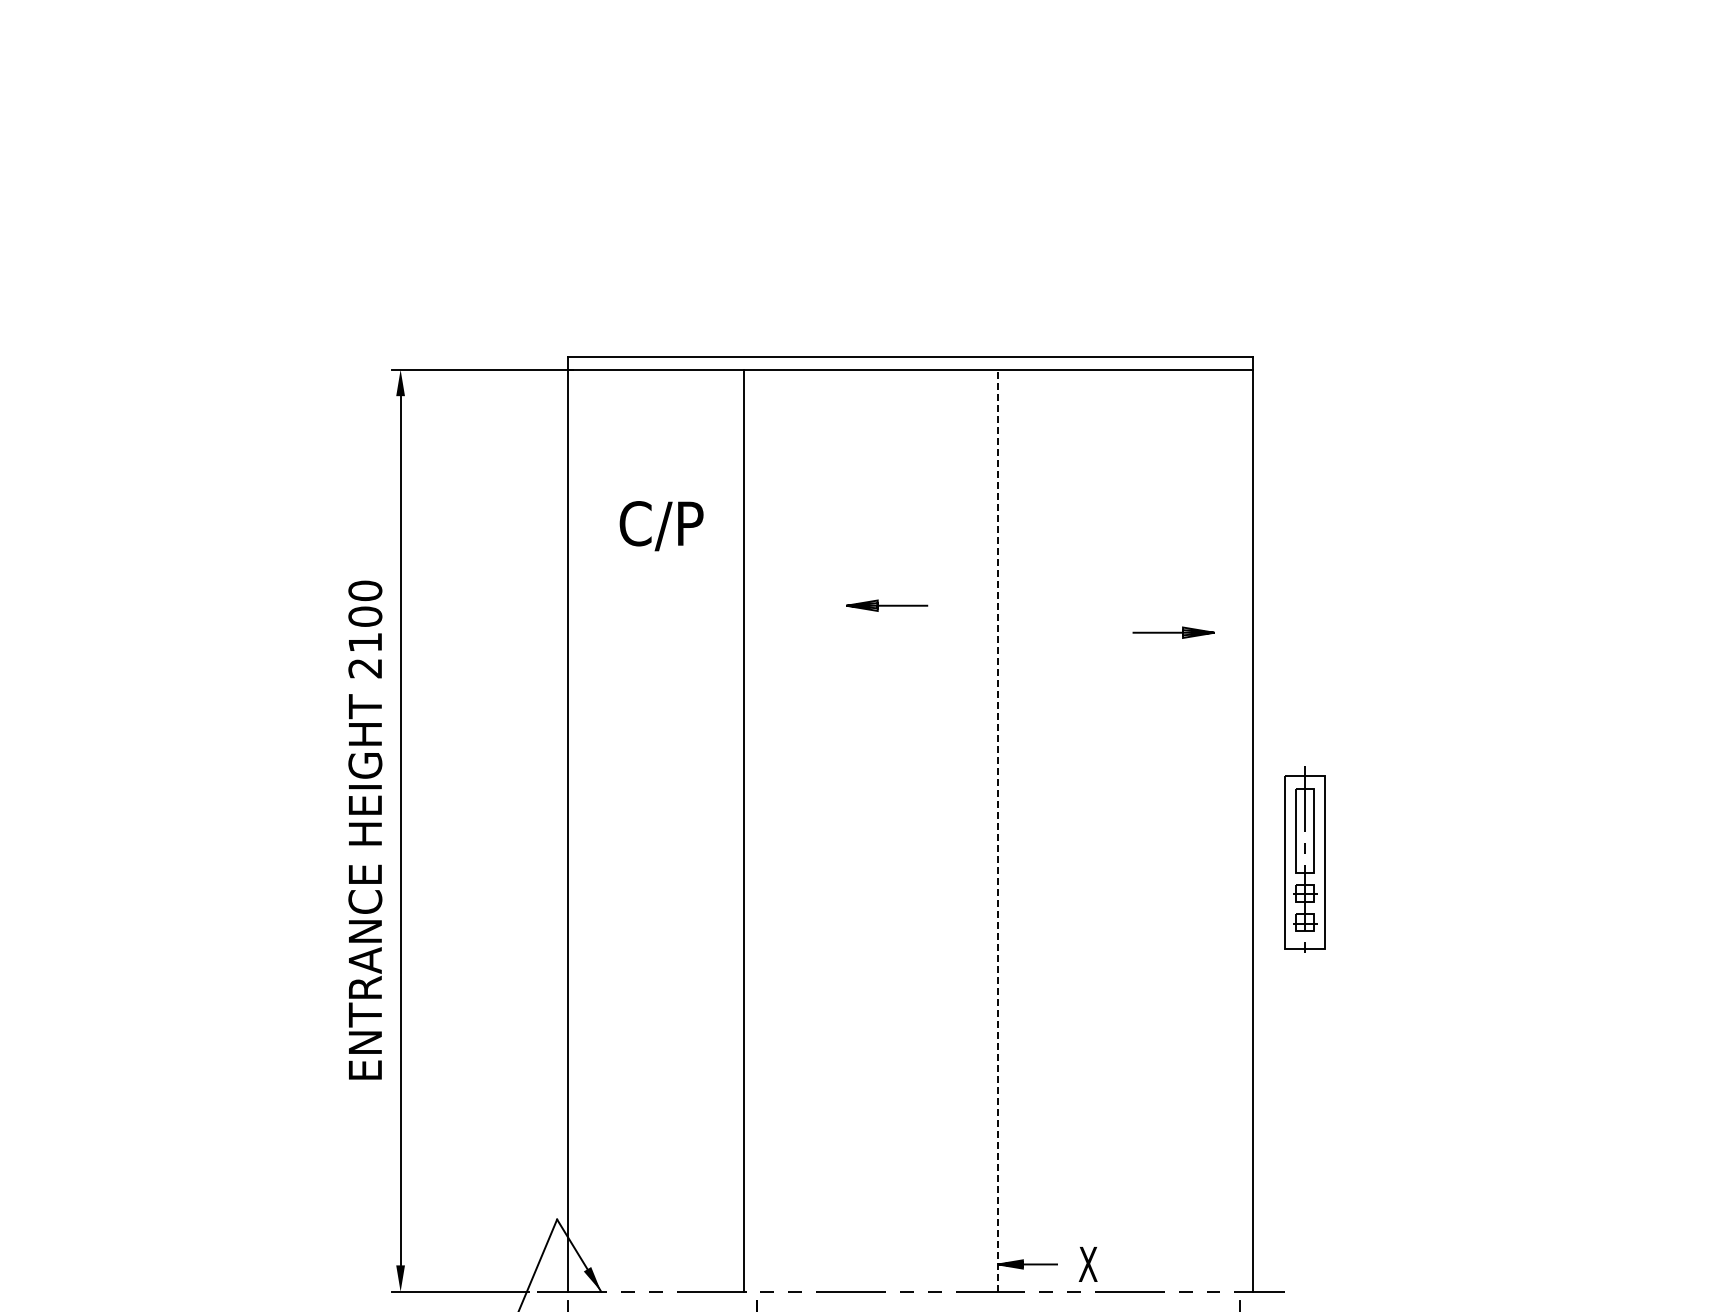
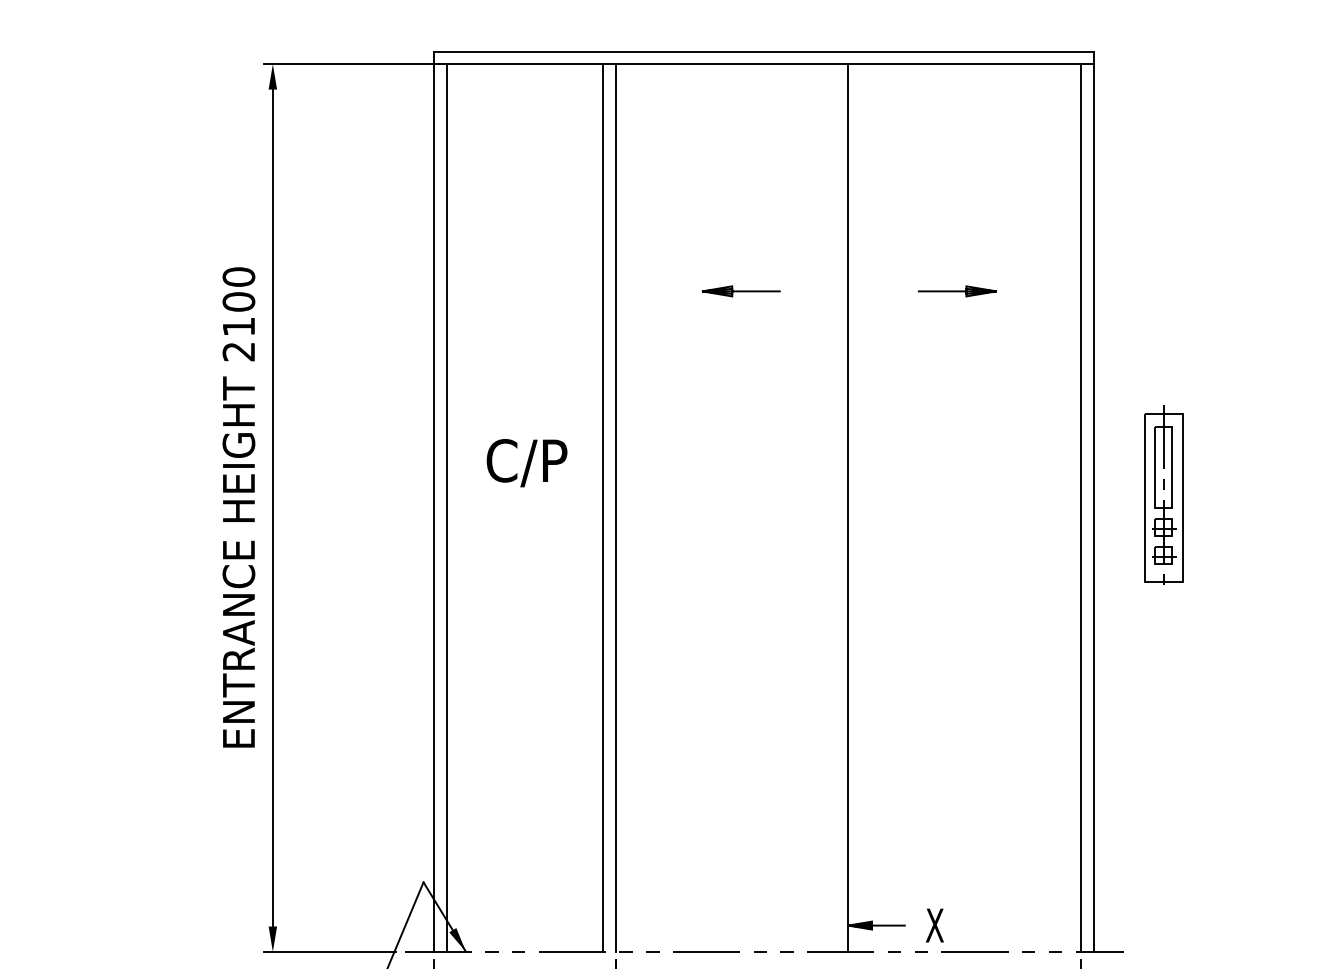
text: (661, 526) -> (526, 463), moved
curve: (1173, 632) -> (957, 291), moved
line: (581, 830) -> (447, 507), added
line: (757, 830) -> (616, 507), added
line: (998, 830) -> (848, 507), dashed -> solid
line: (1239, 830) -> (1080, 507), added
part: (1304, 859) -> (1163, 495), moved

